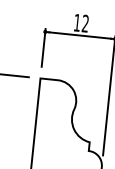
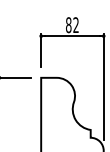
text: (76, 23) -> (68, 25), 12 -> 82

